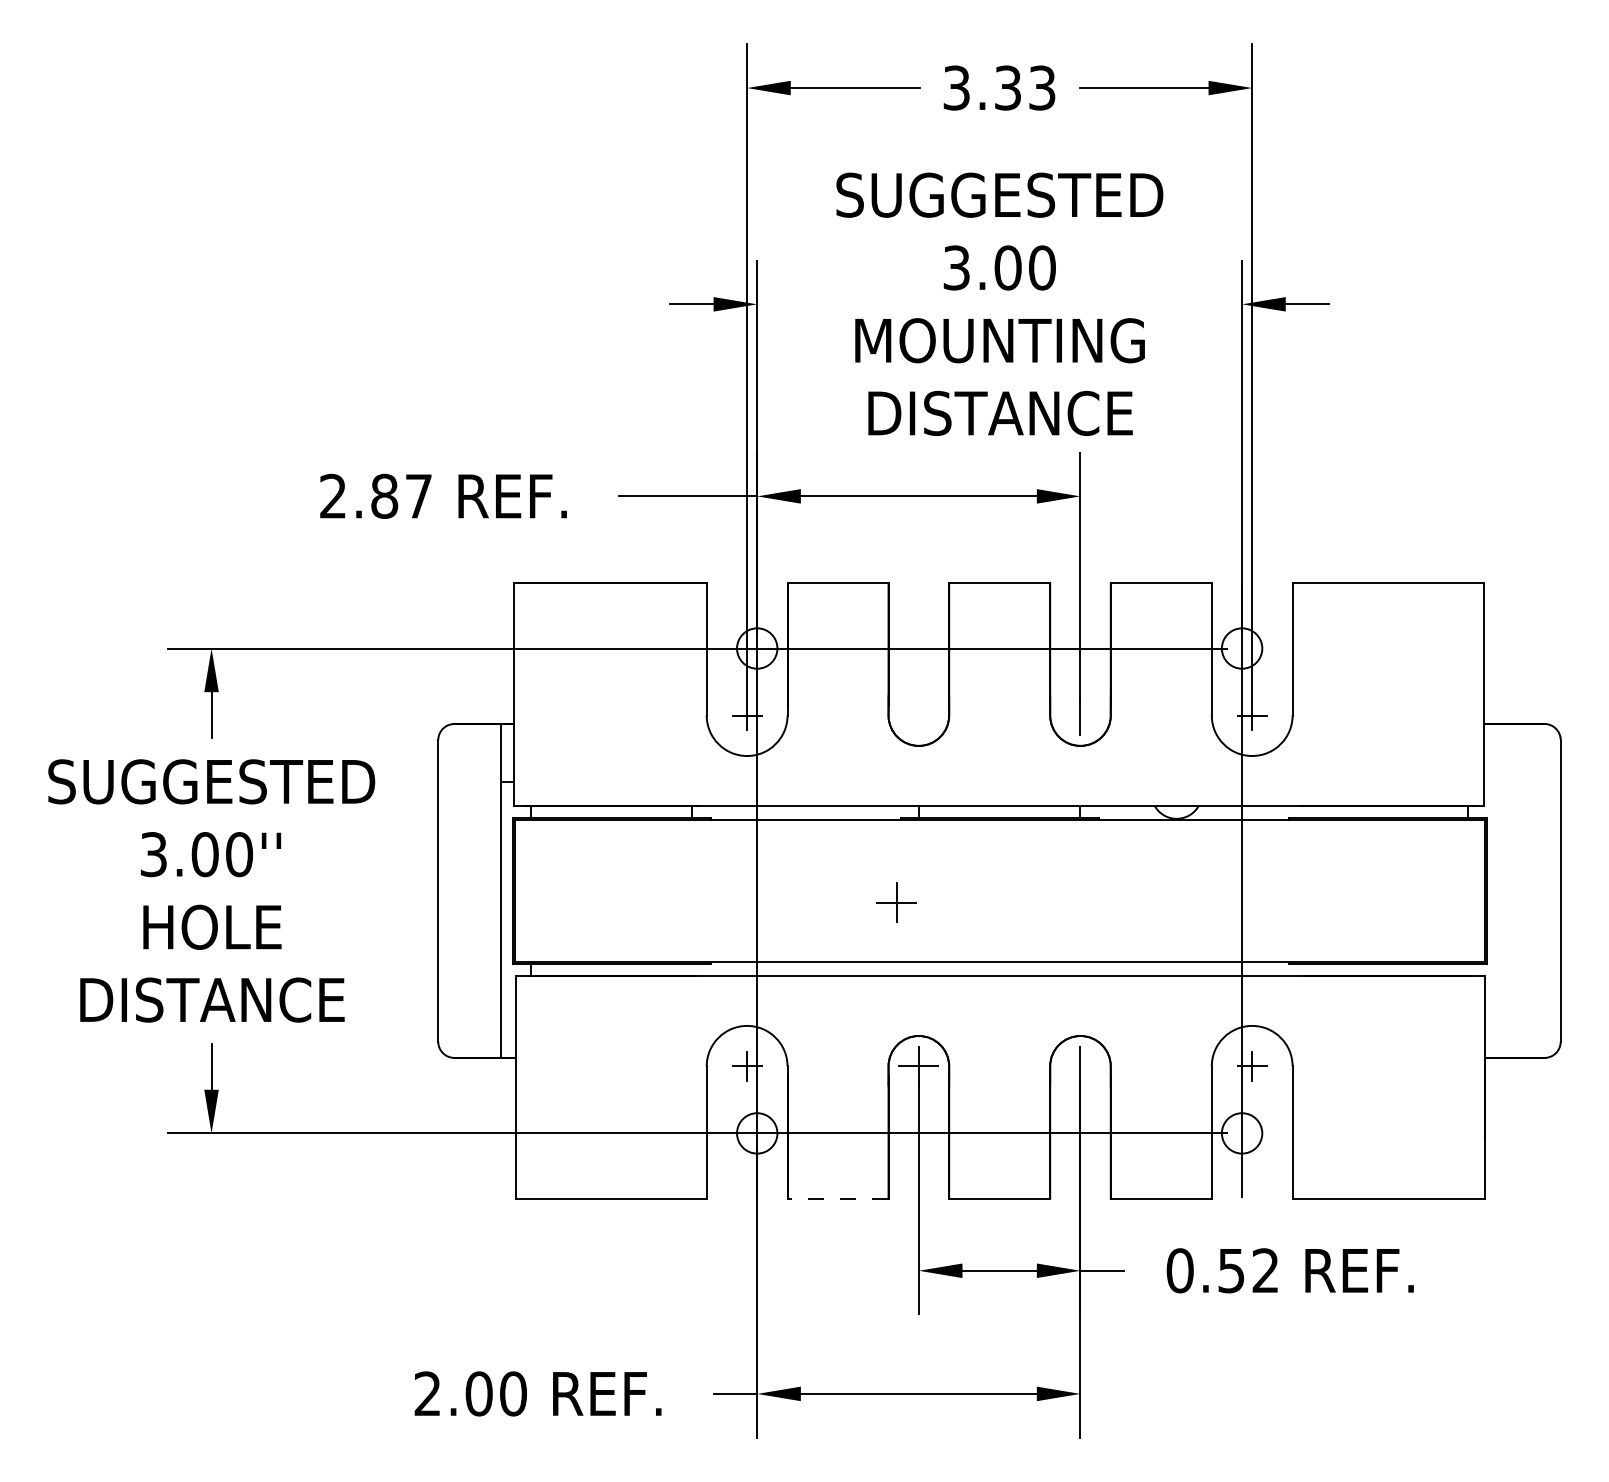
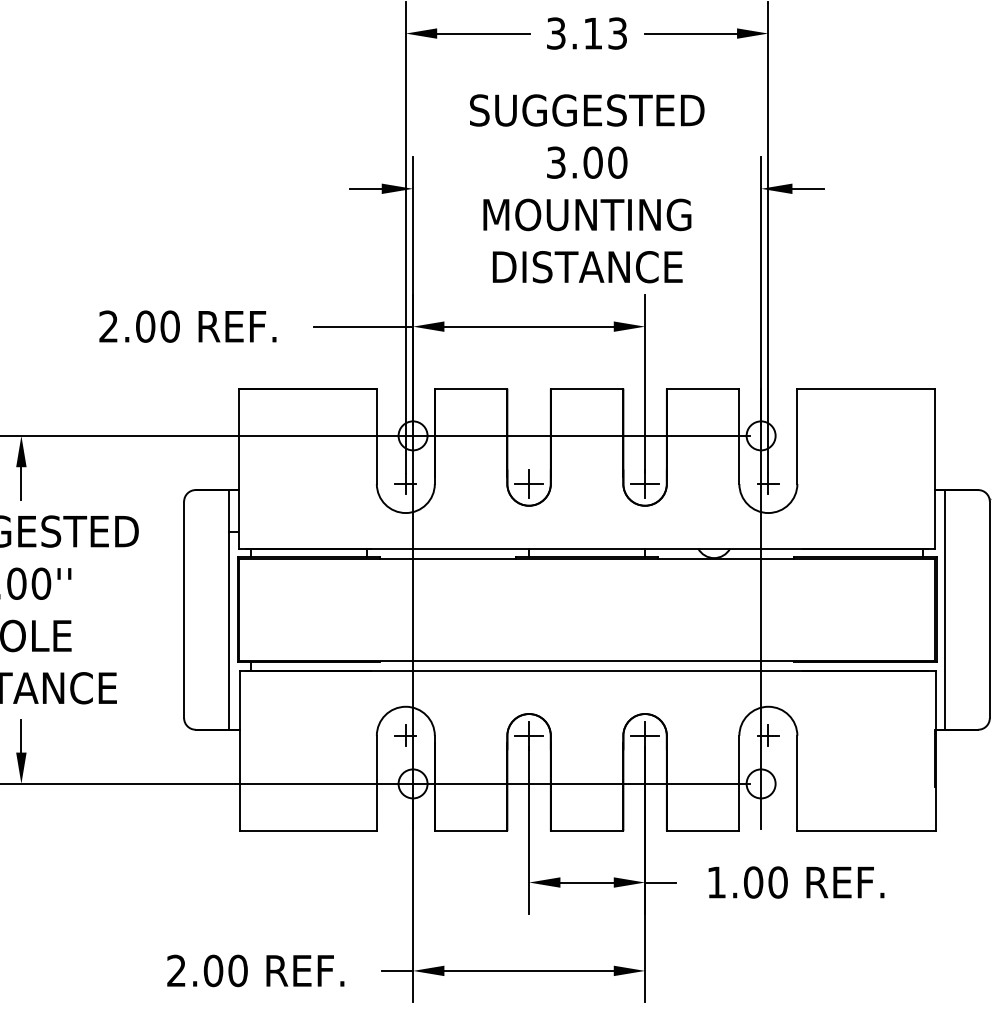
text: (1007, 87) -> (592, 33), 3.33 -> 3.13
text: (401, 495) -> (157, 326), 2.87 -> 2.00
line: (1080, 715) -> (645, 483), added
line: (1498, 890) -> (945, 609), added
part: (896, 902) -> (528, 483), moved
line: (1080, 1066) -> (645, 735), added
line: (838, 1199) -> (471, 831), dashed -> solid
text: (1222, 1270) -> (747, 882), 0.52 -> 1.00

